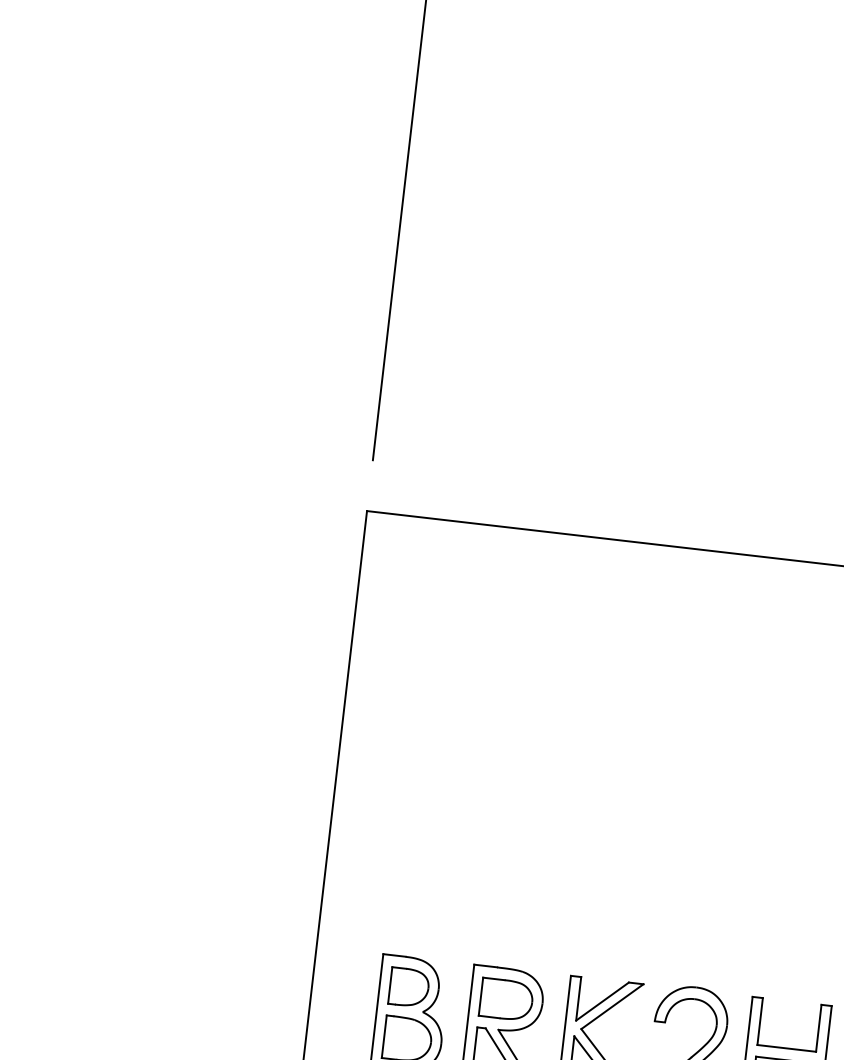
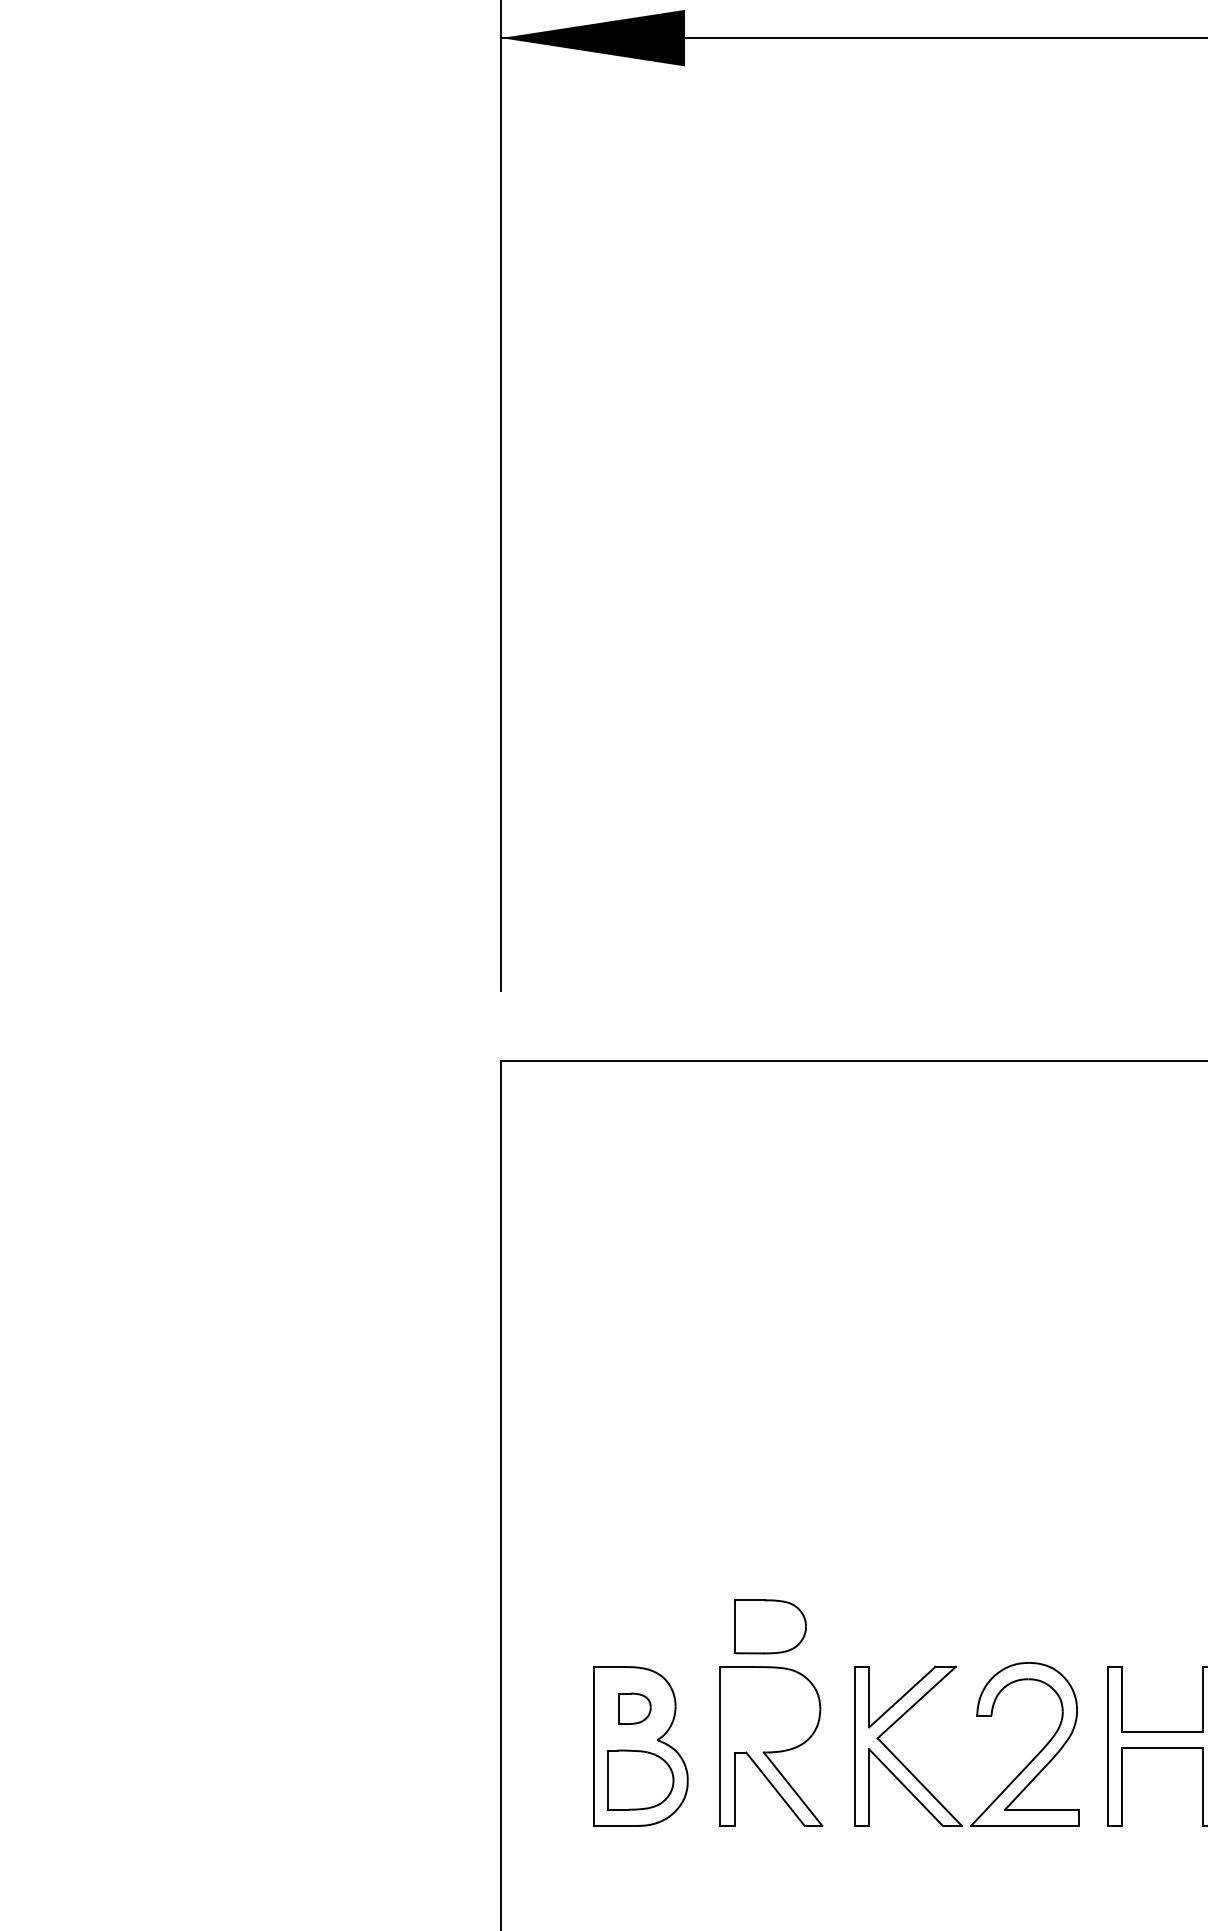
part: (409, 987) -> (634, 1708), size x0.6
part: (506, 999) -> (769, 1626), moved

